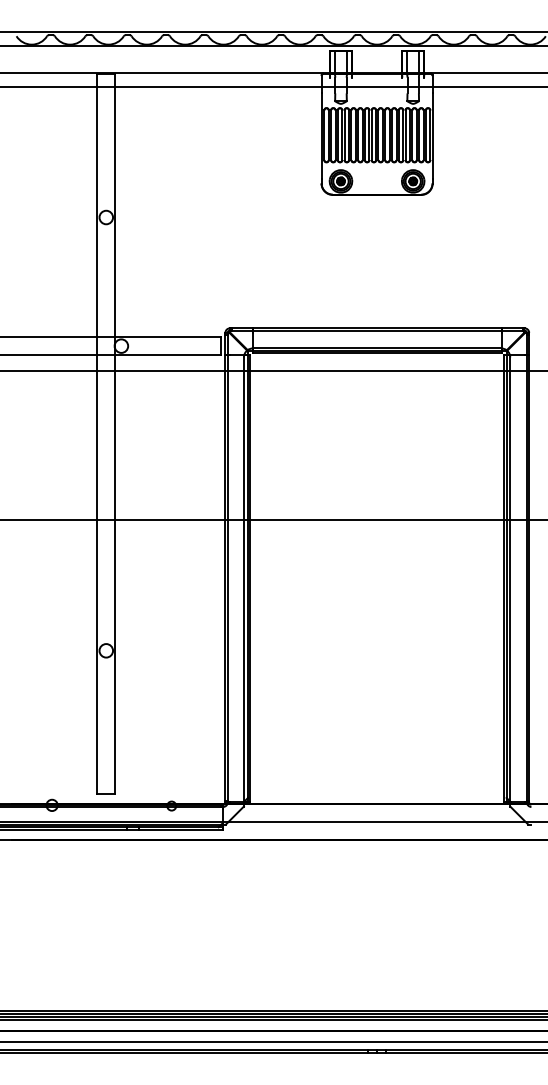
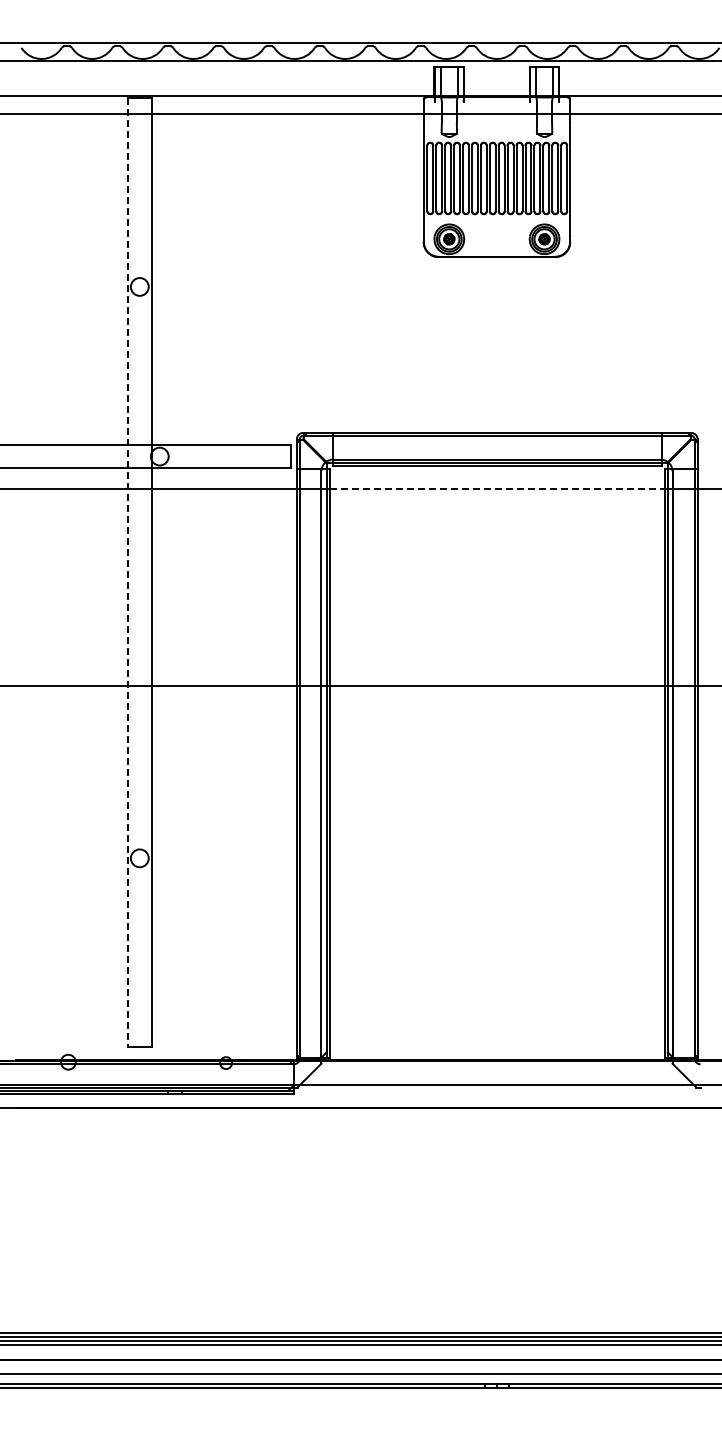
line: (377, 371) -> (497, 489), solid -> dashed
line: (96, 434) -> (127, 572), solid -> dashed

